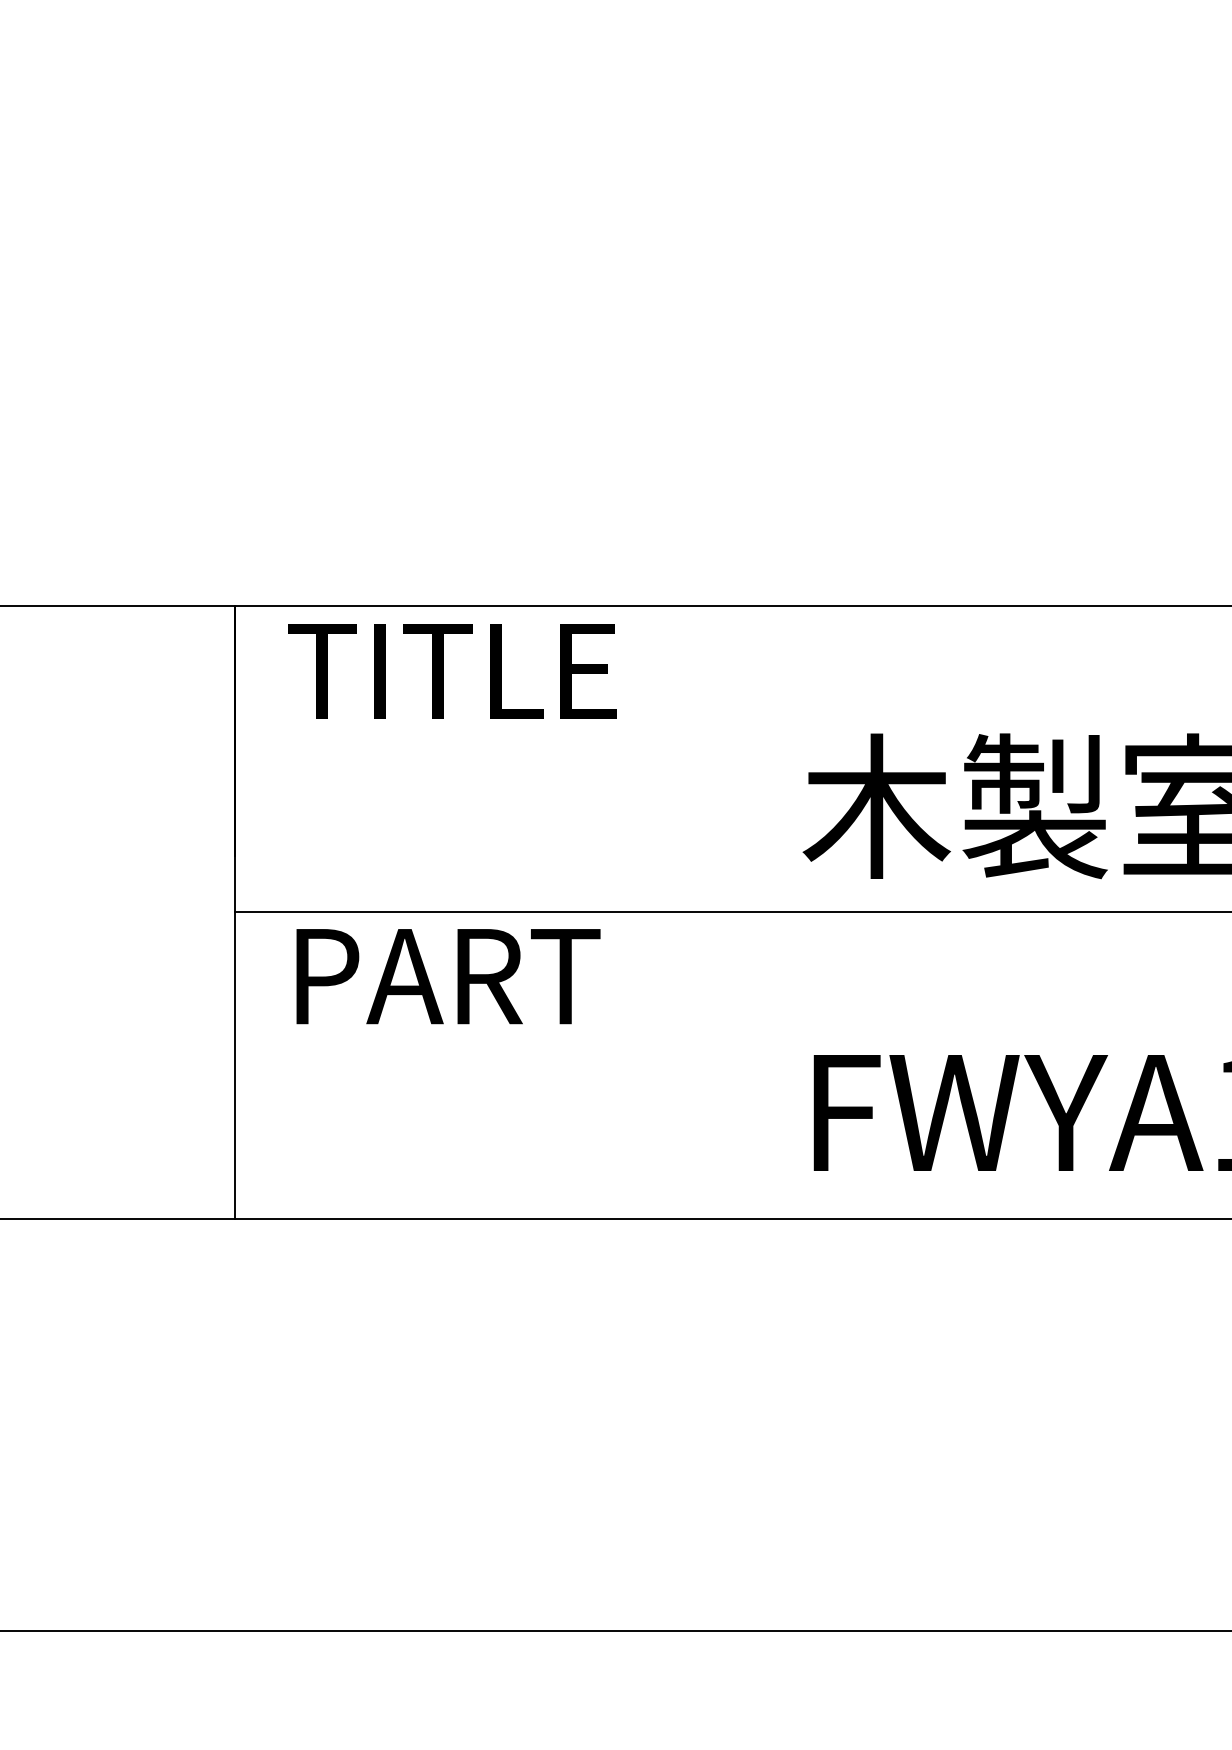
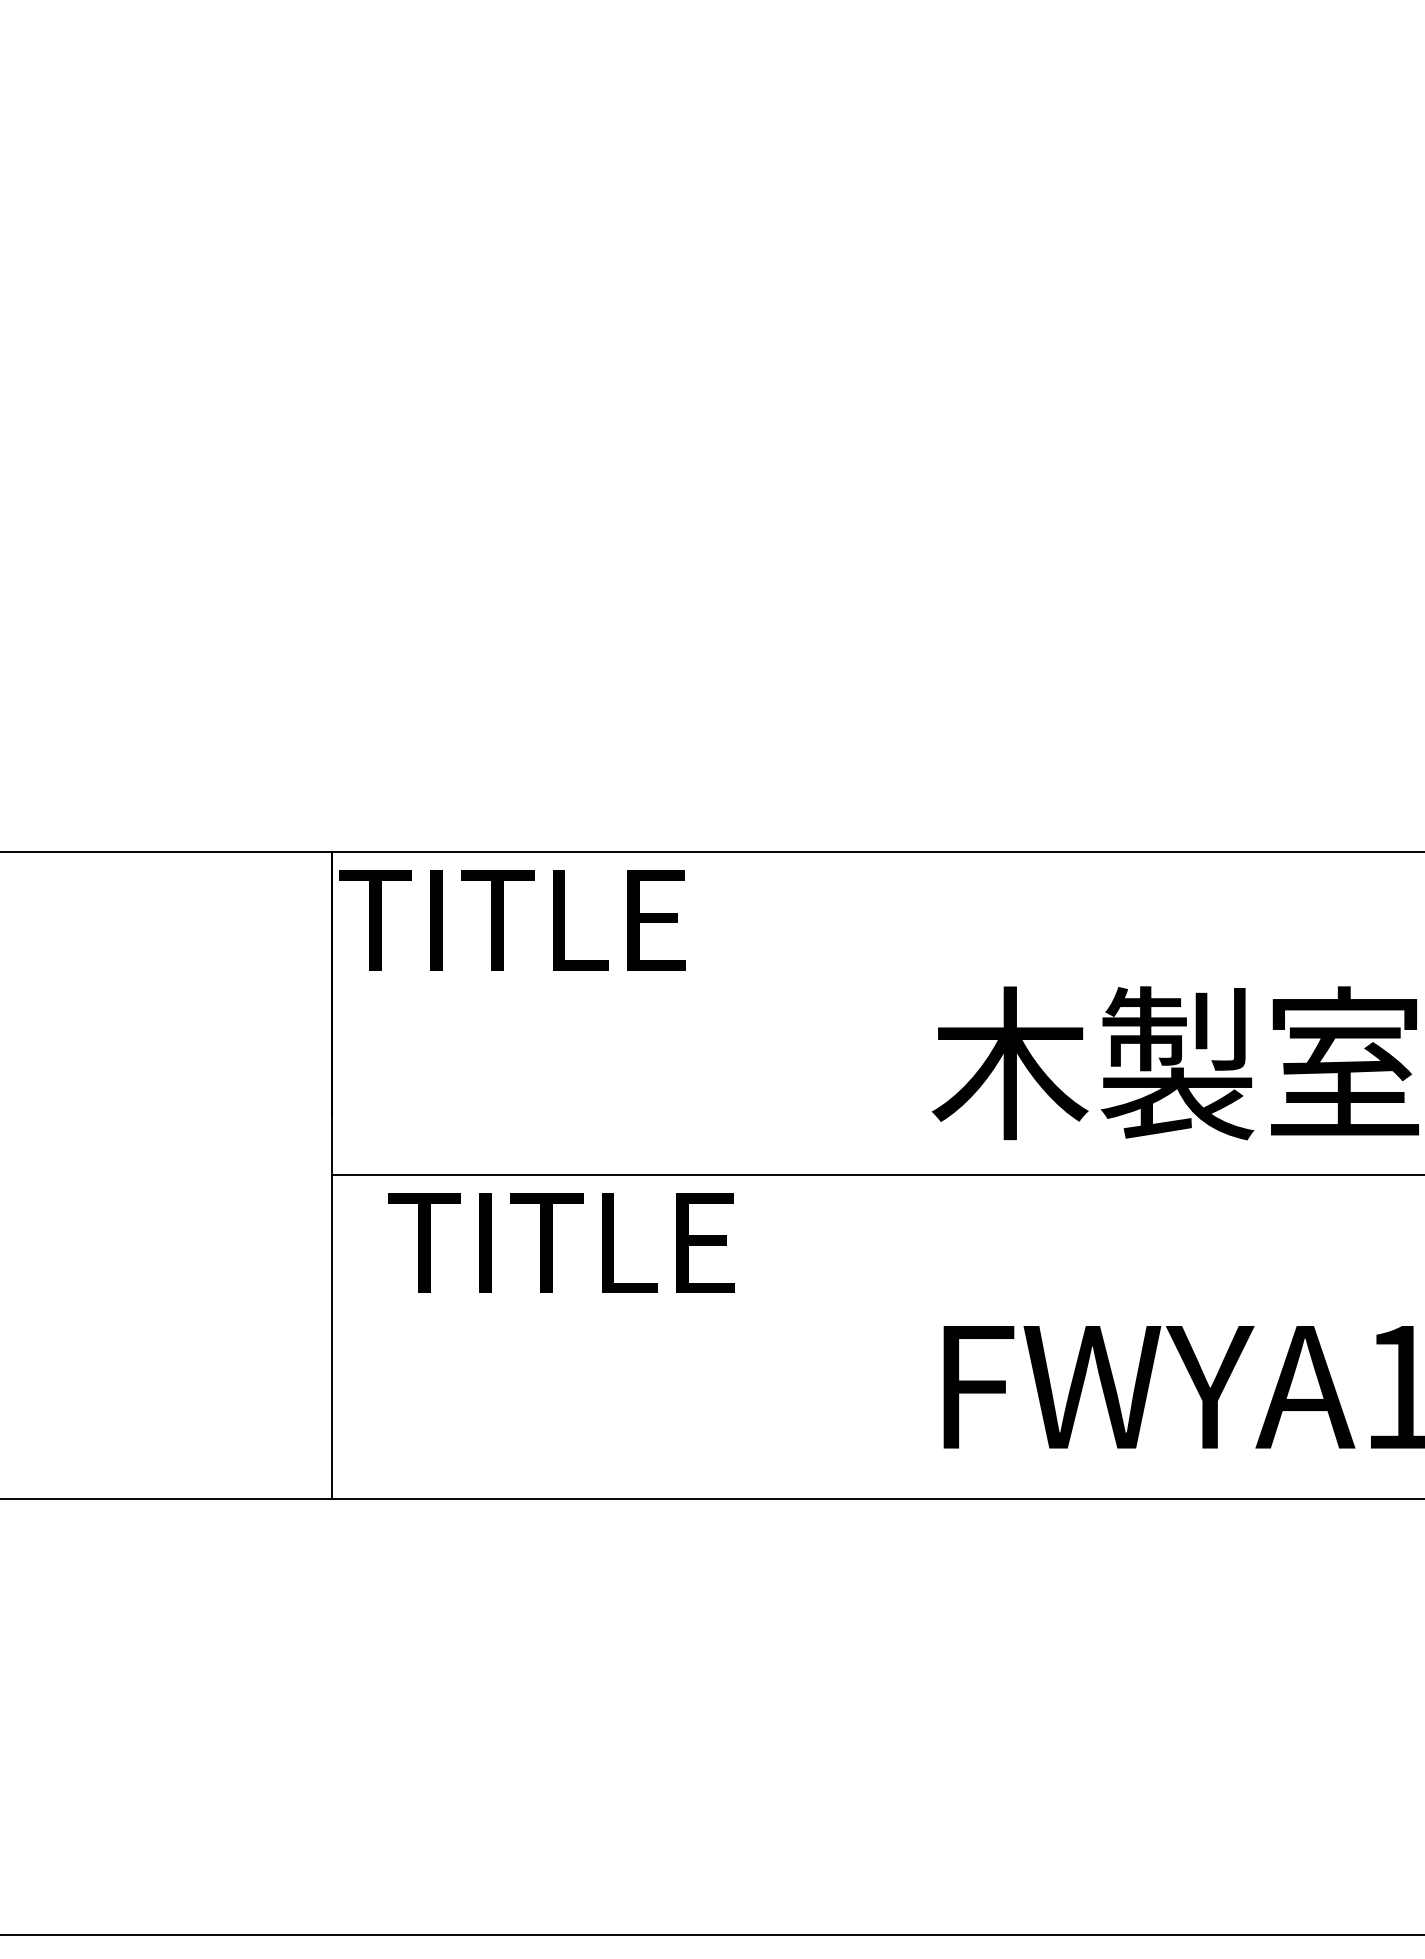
text: (451, 671) -> (512, 920), moved
text: (451, 976) -> (561, 1243), PART -> TITLE

